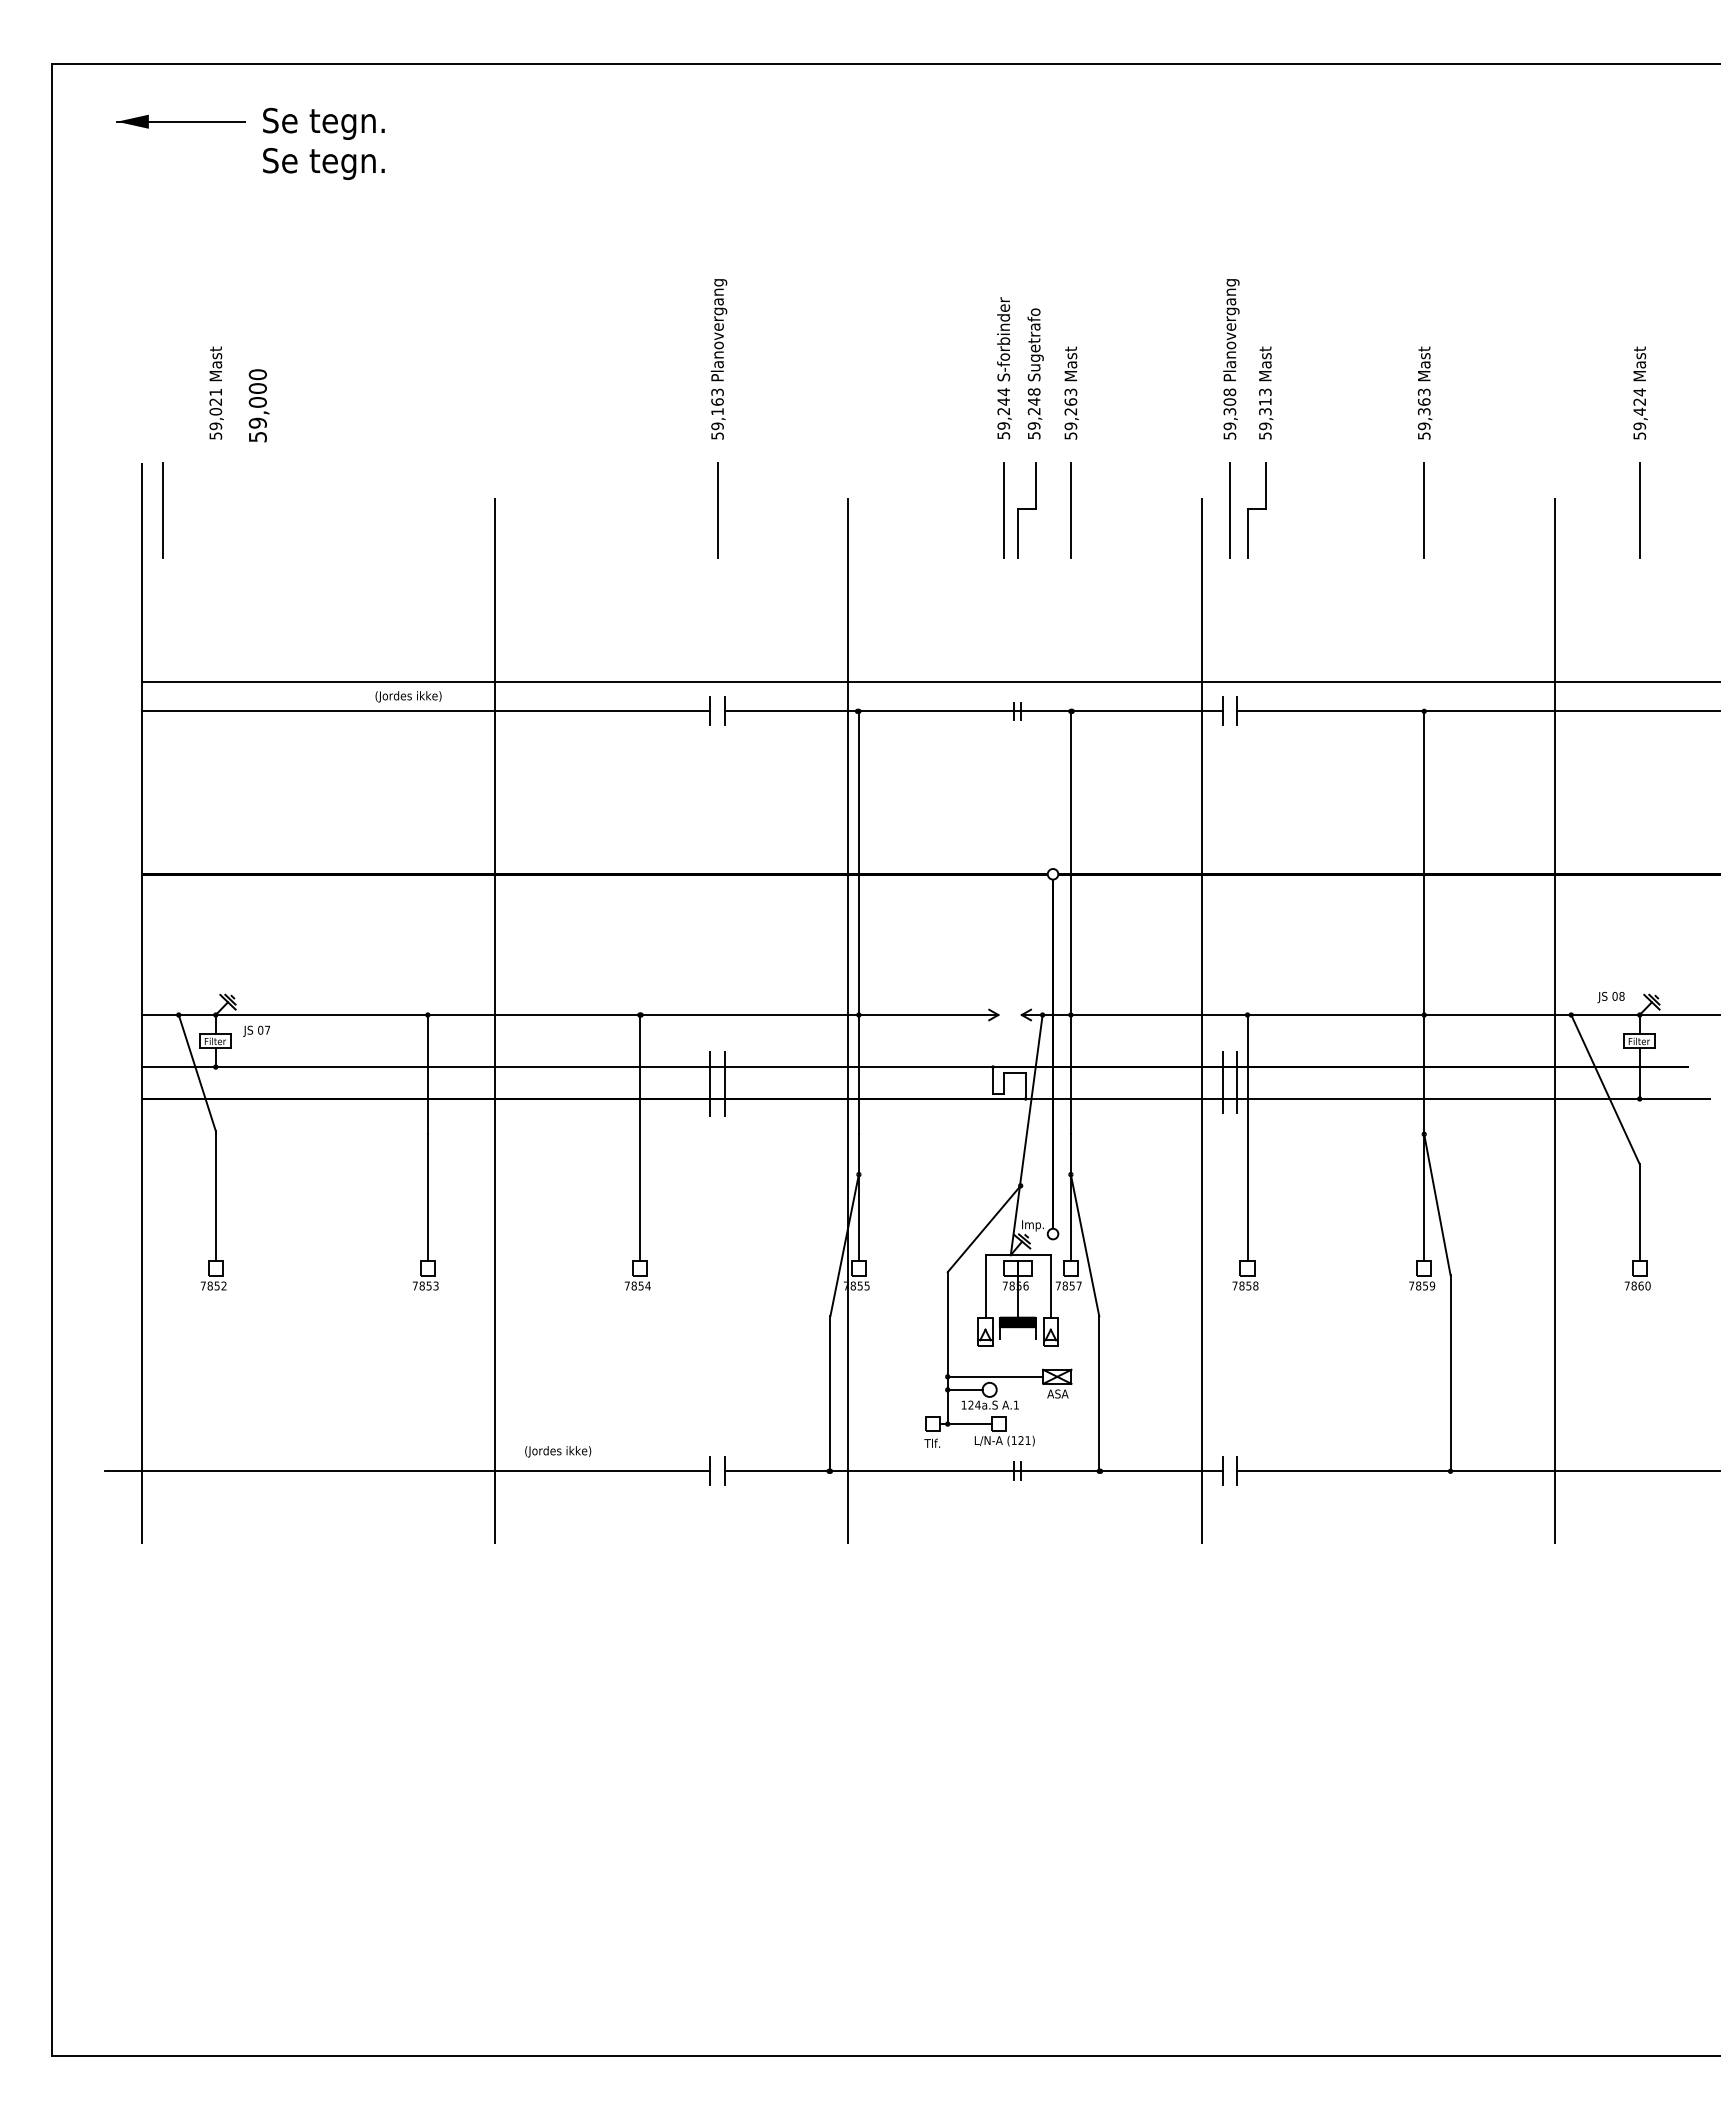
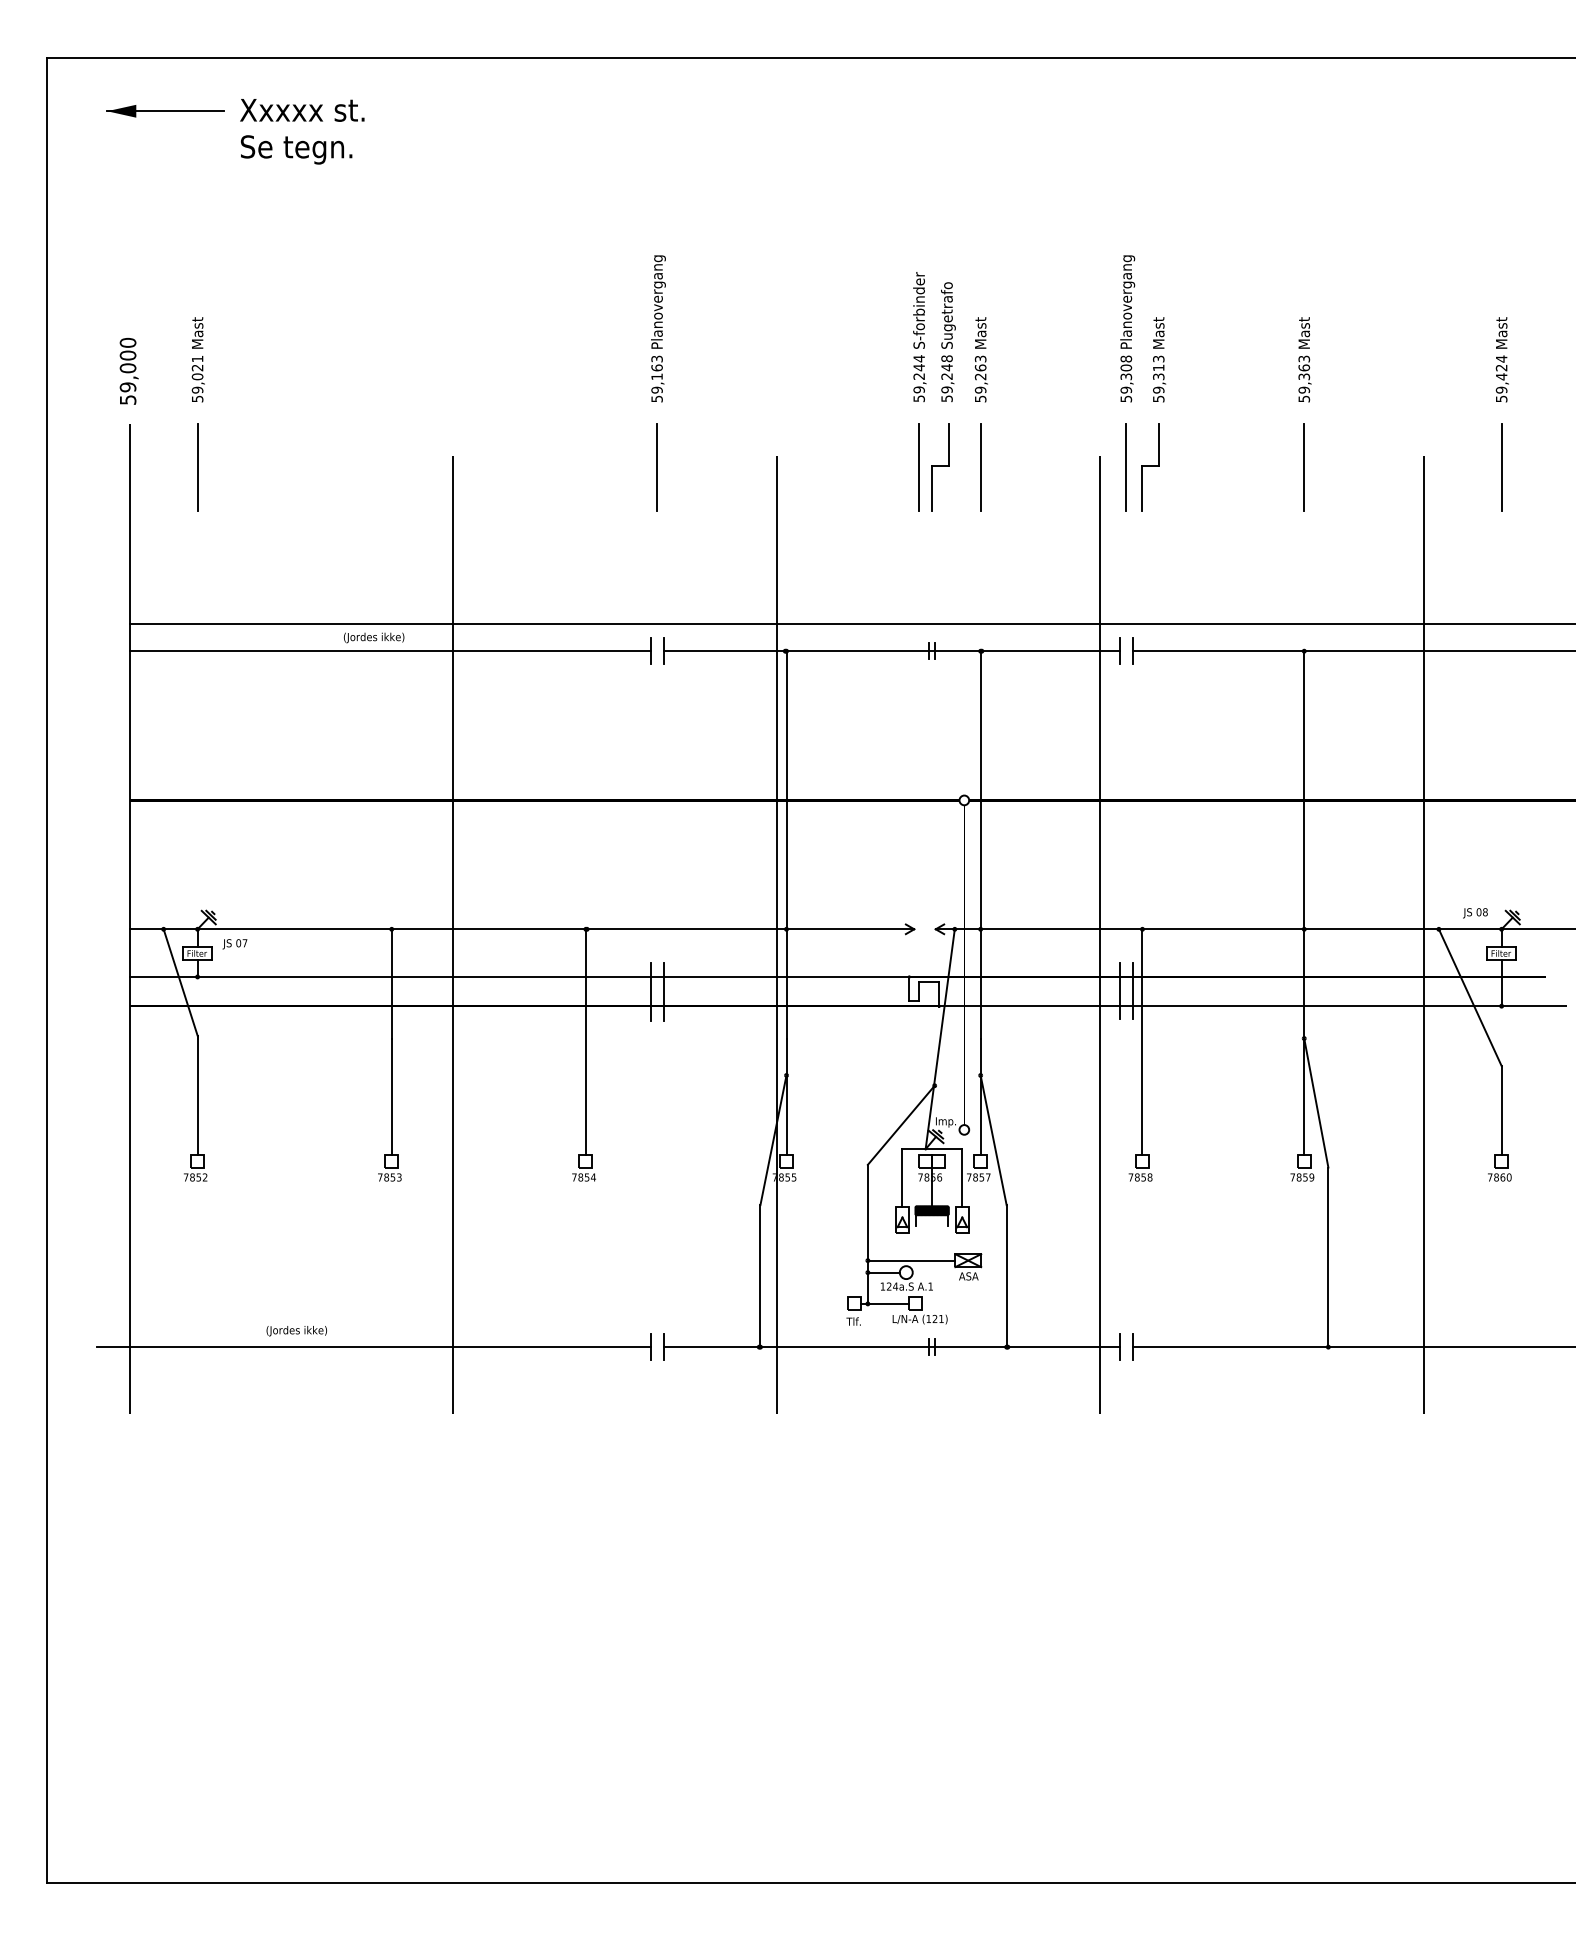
text: (330, 123) -> (302, 112), Se tegn. -> Xxxxx st.
text: (258, 405) -> (128, 371), moved
line: (162, 510) -> (197, 467), moved
text: (558, 1451) -> (297, 1330), moved

